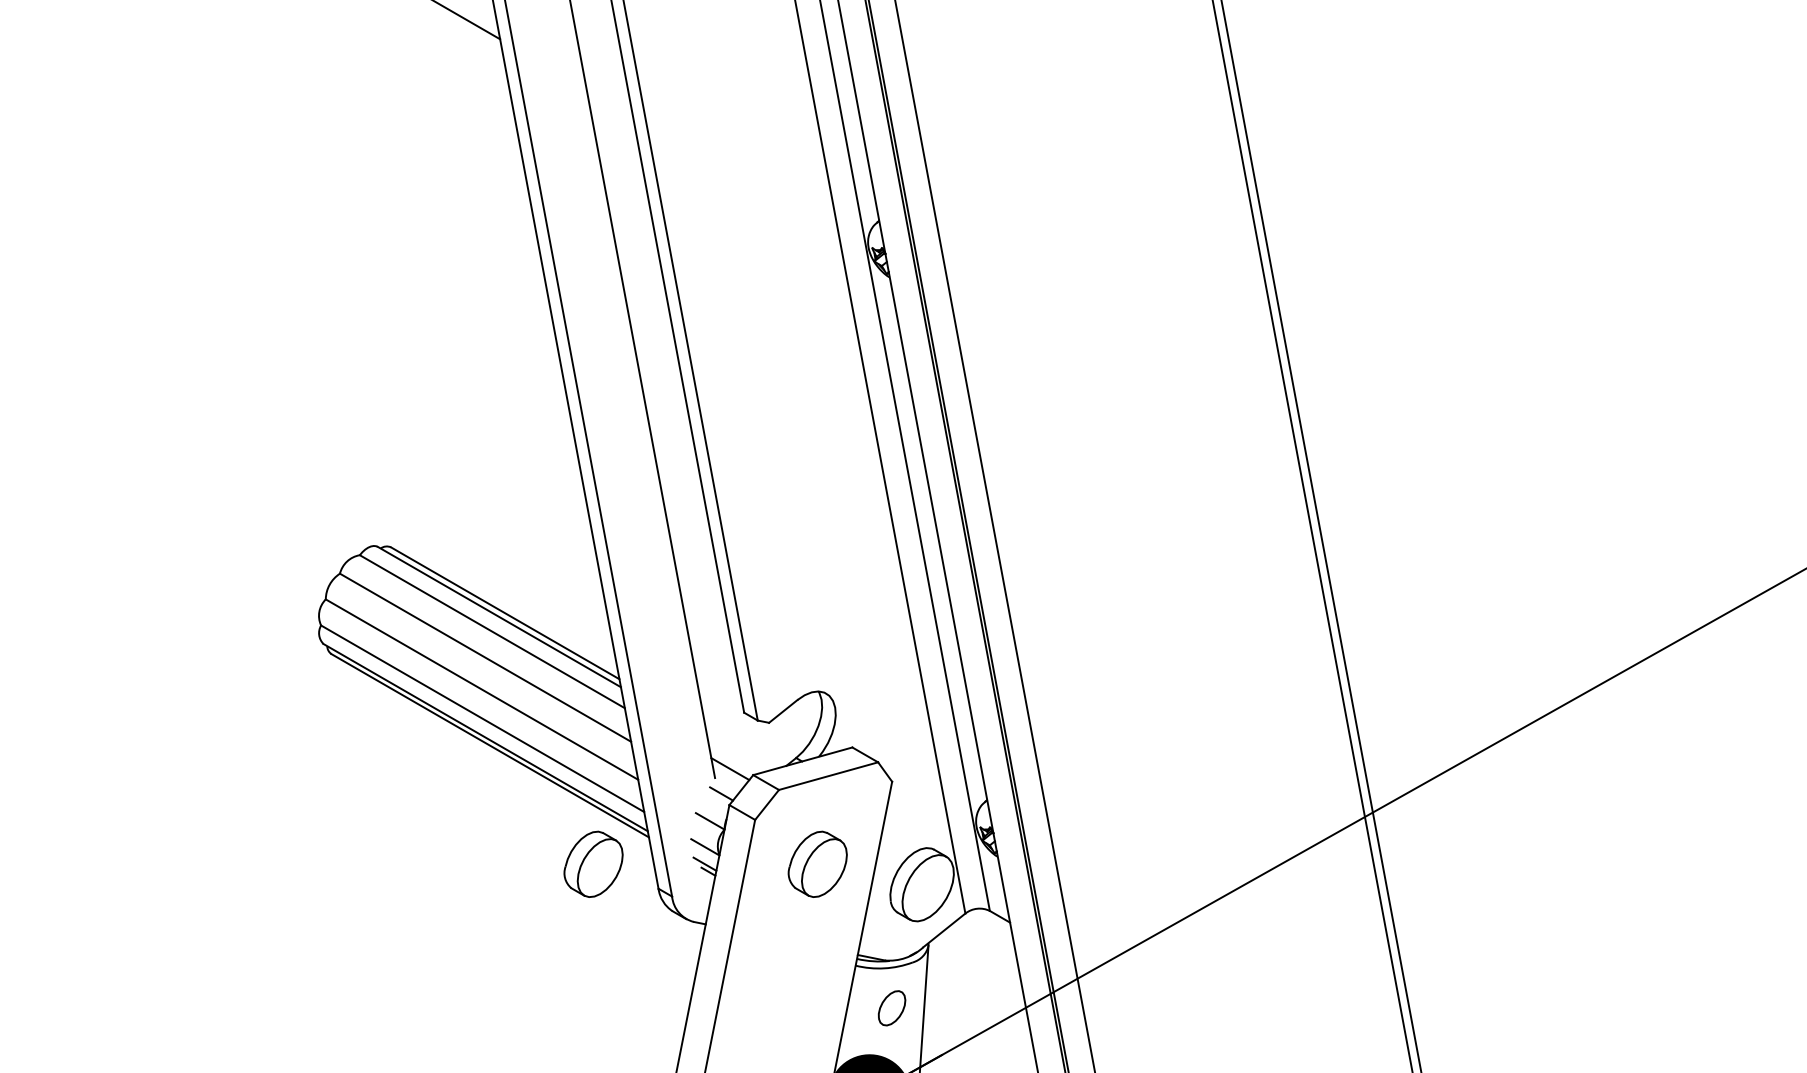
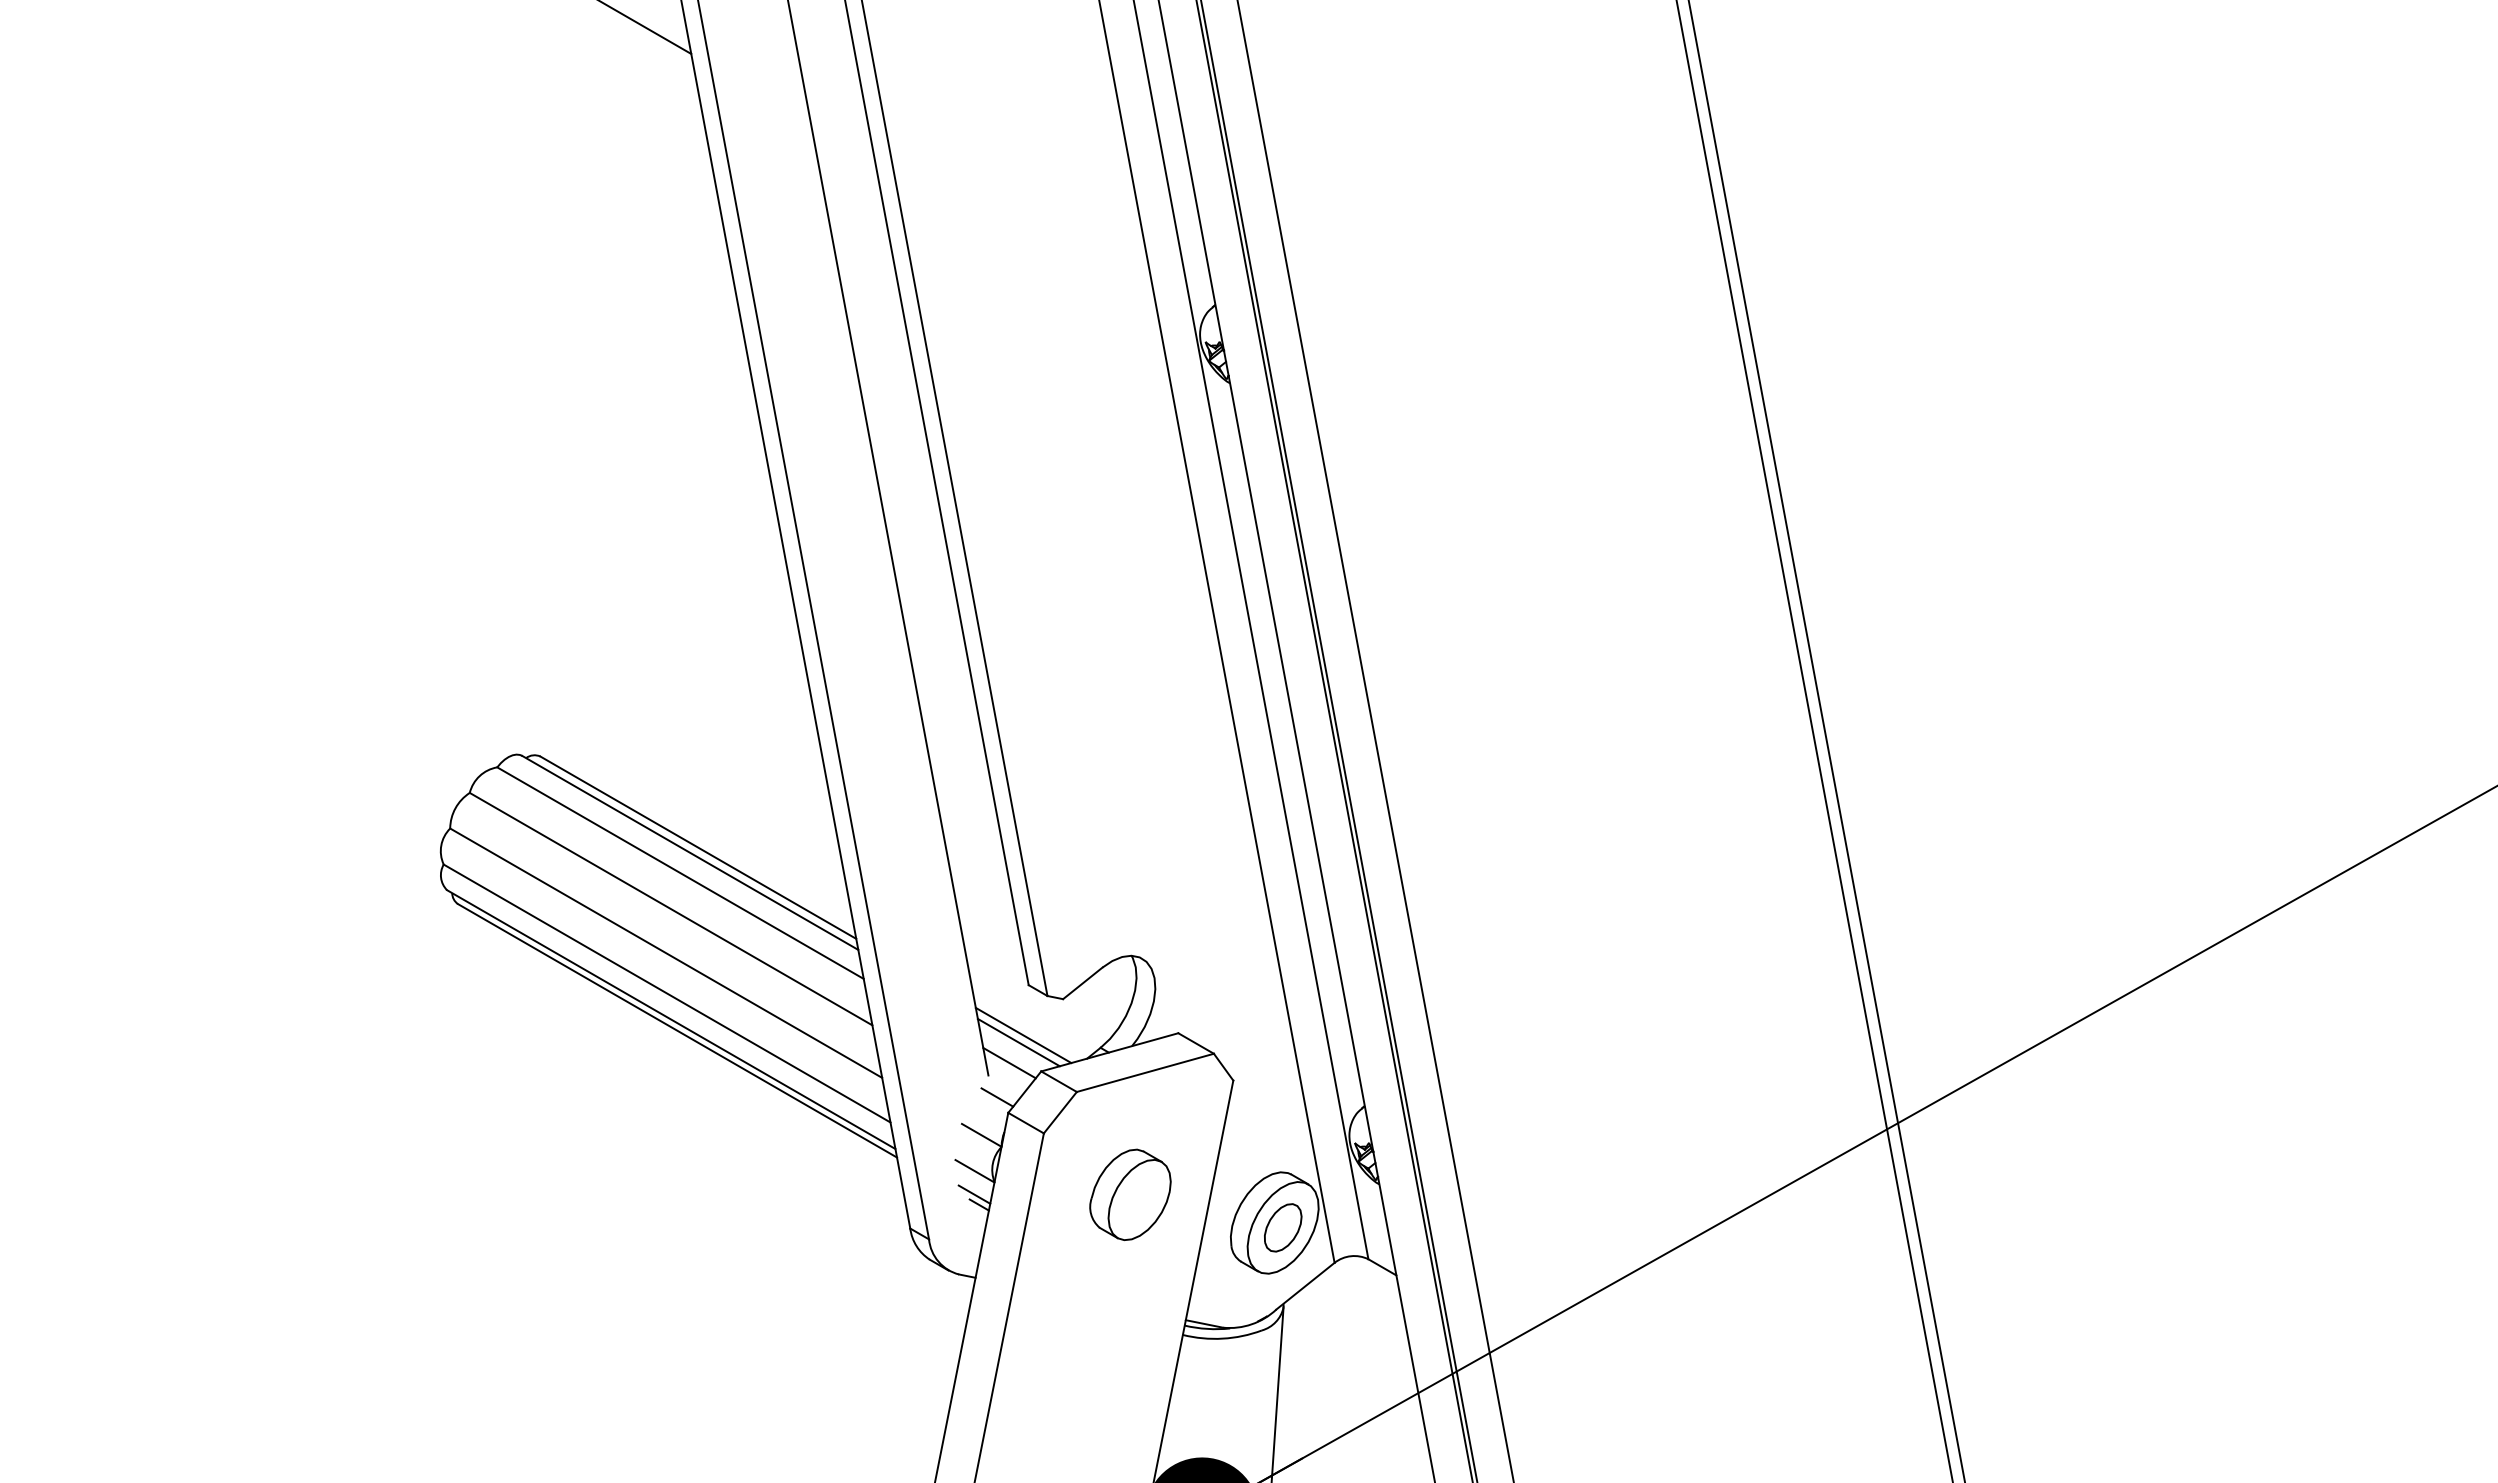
line: (740, 749) -> (1023, 1035), added
line: (736, 754) -> (1018, 1042), added
part: (593, 864) -> (820, 1194), removed
part: (892, 1008) -> (1283, 1227), moved

